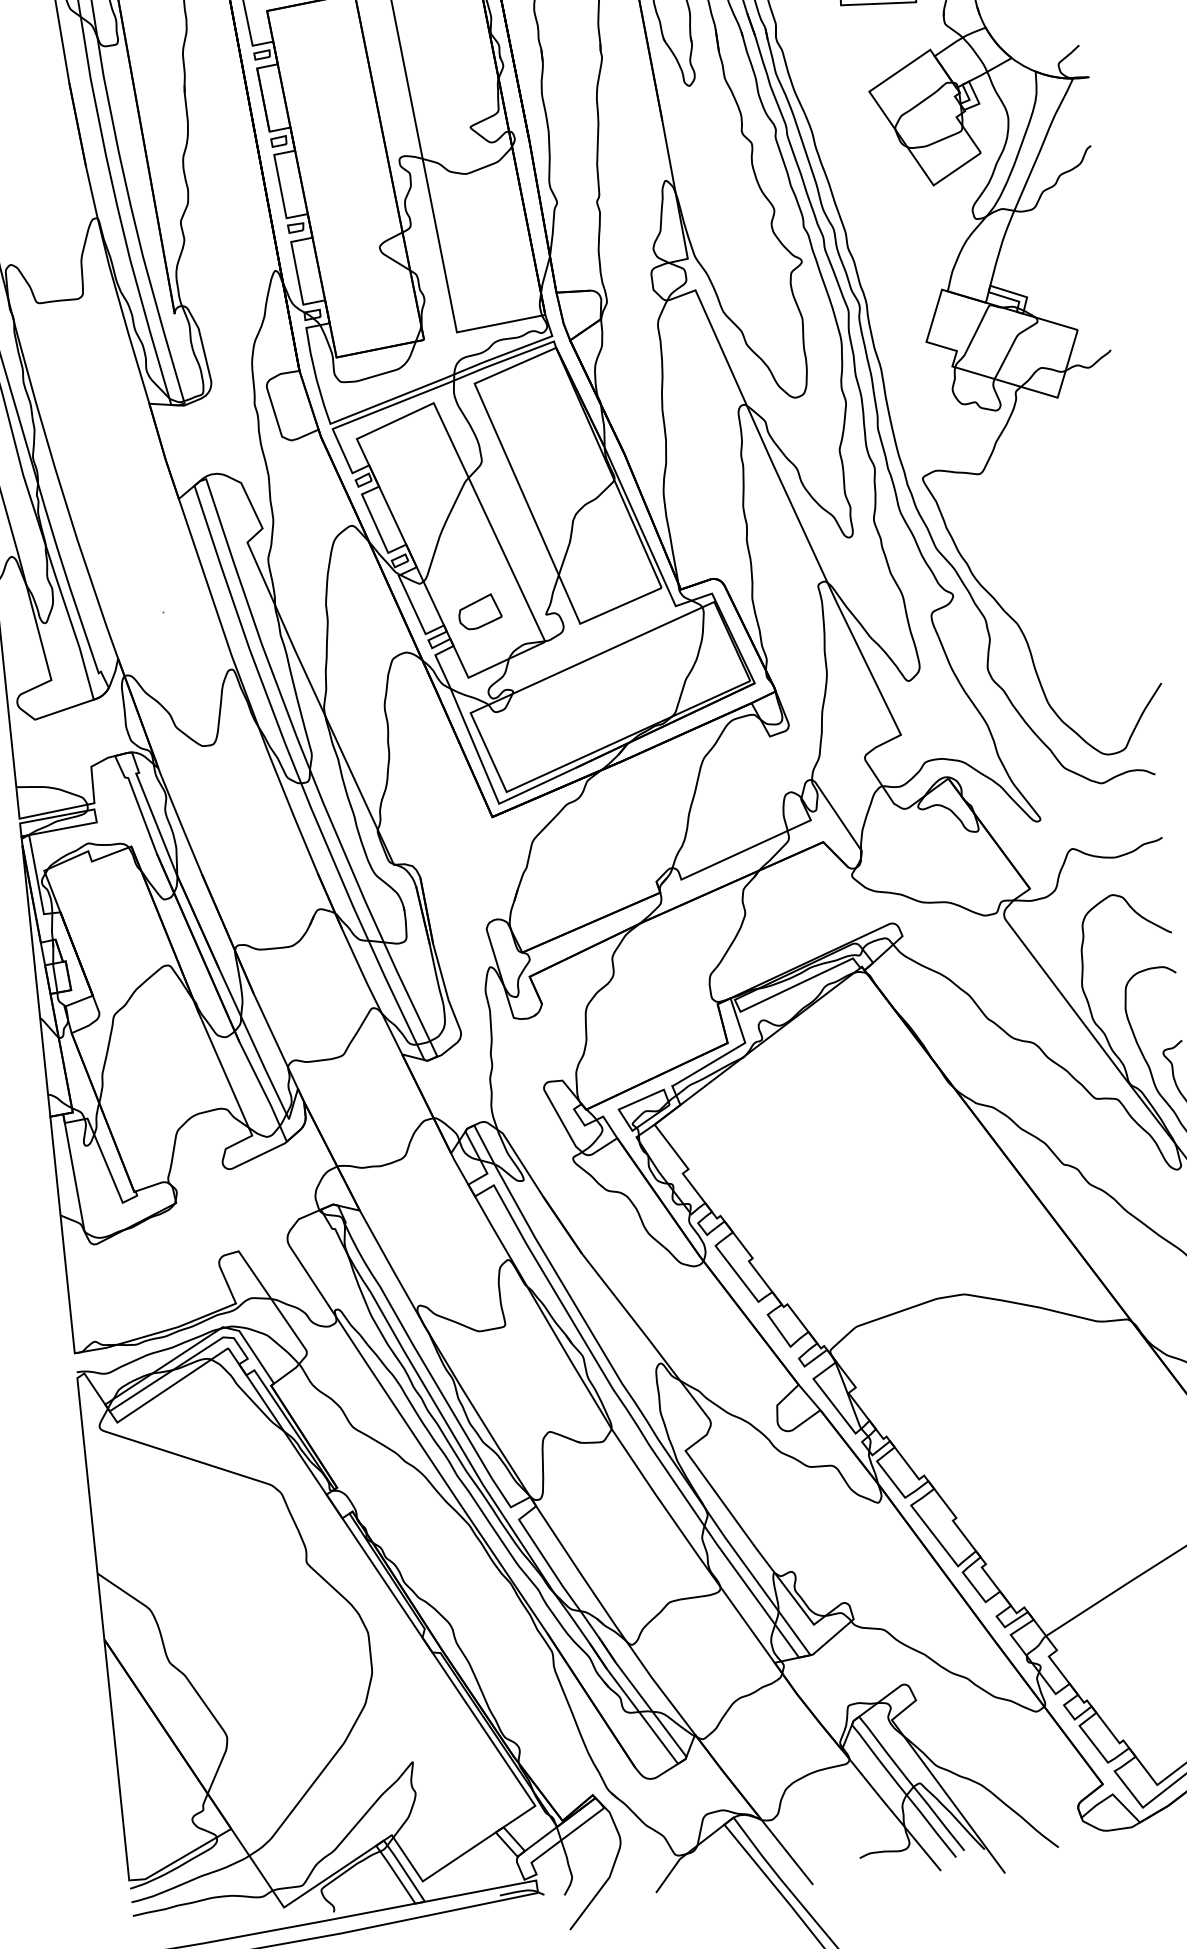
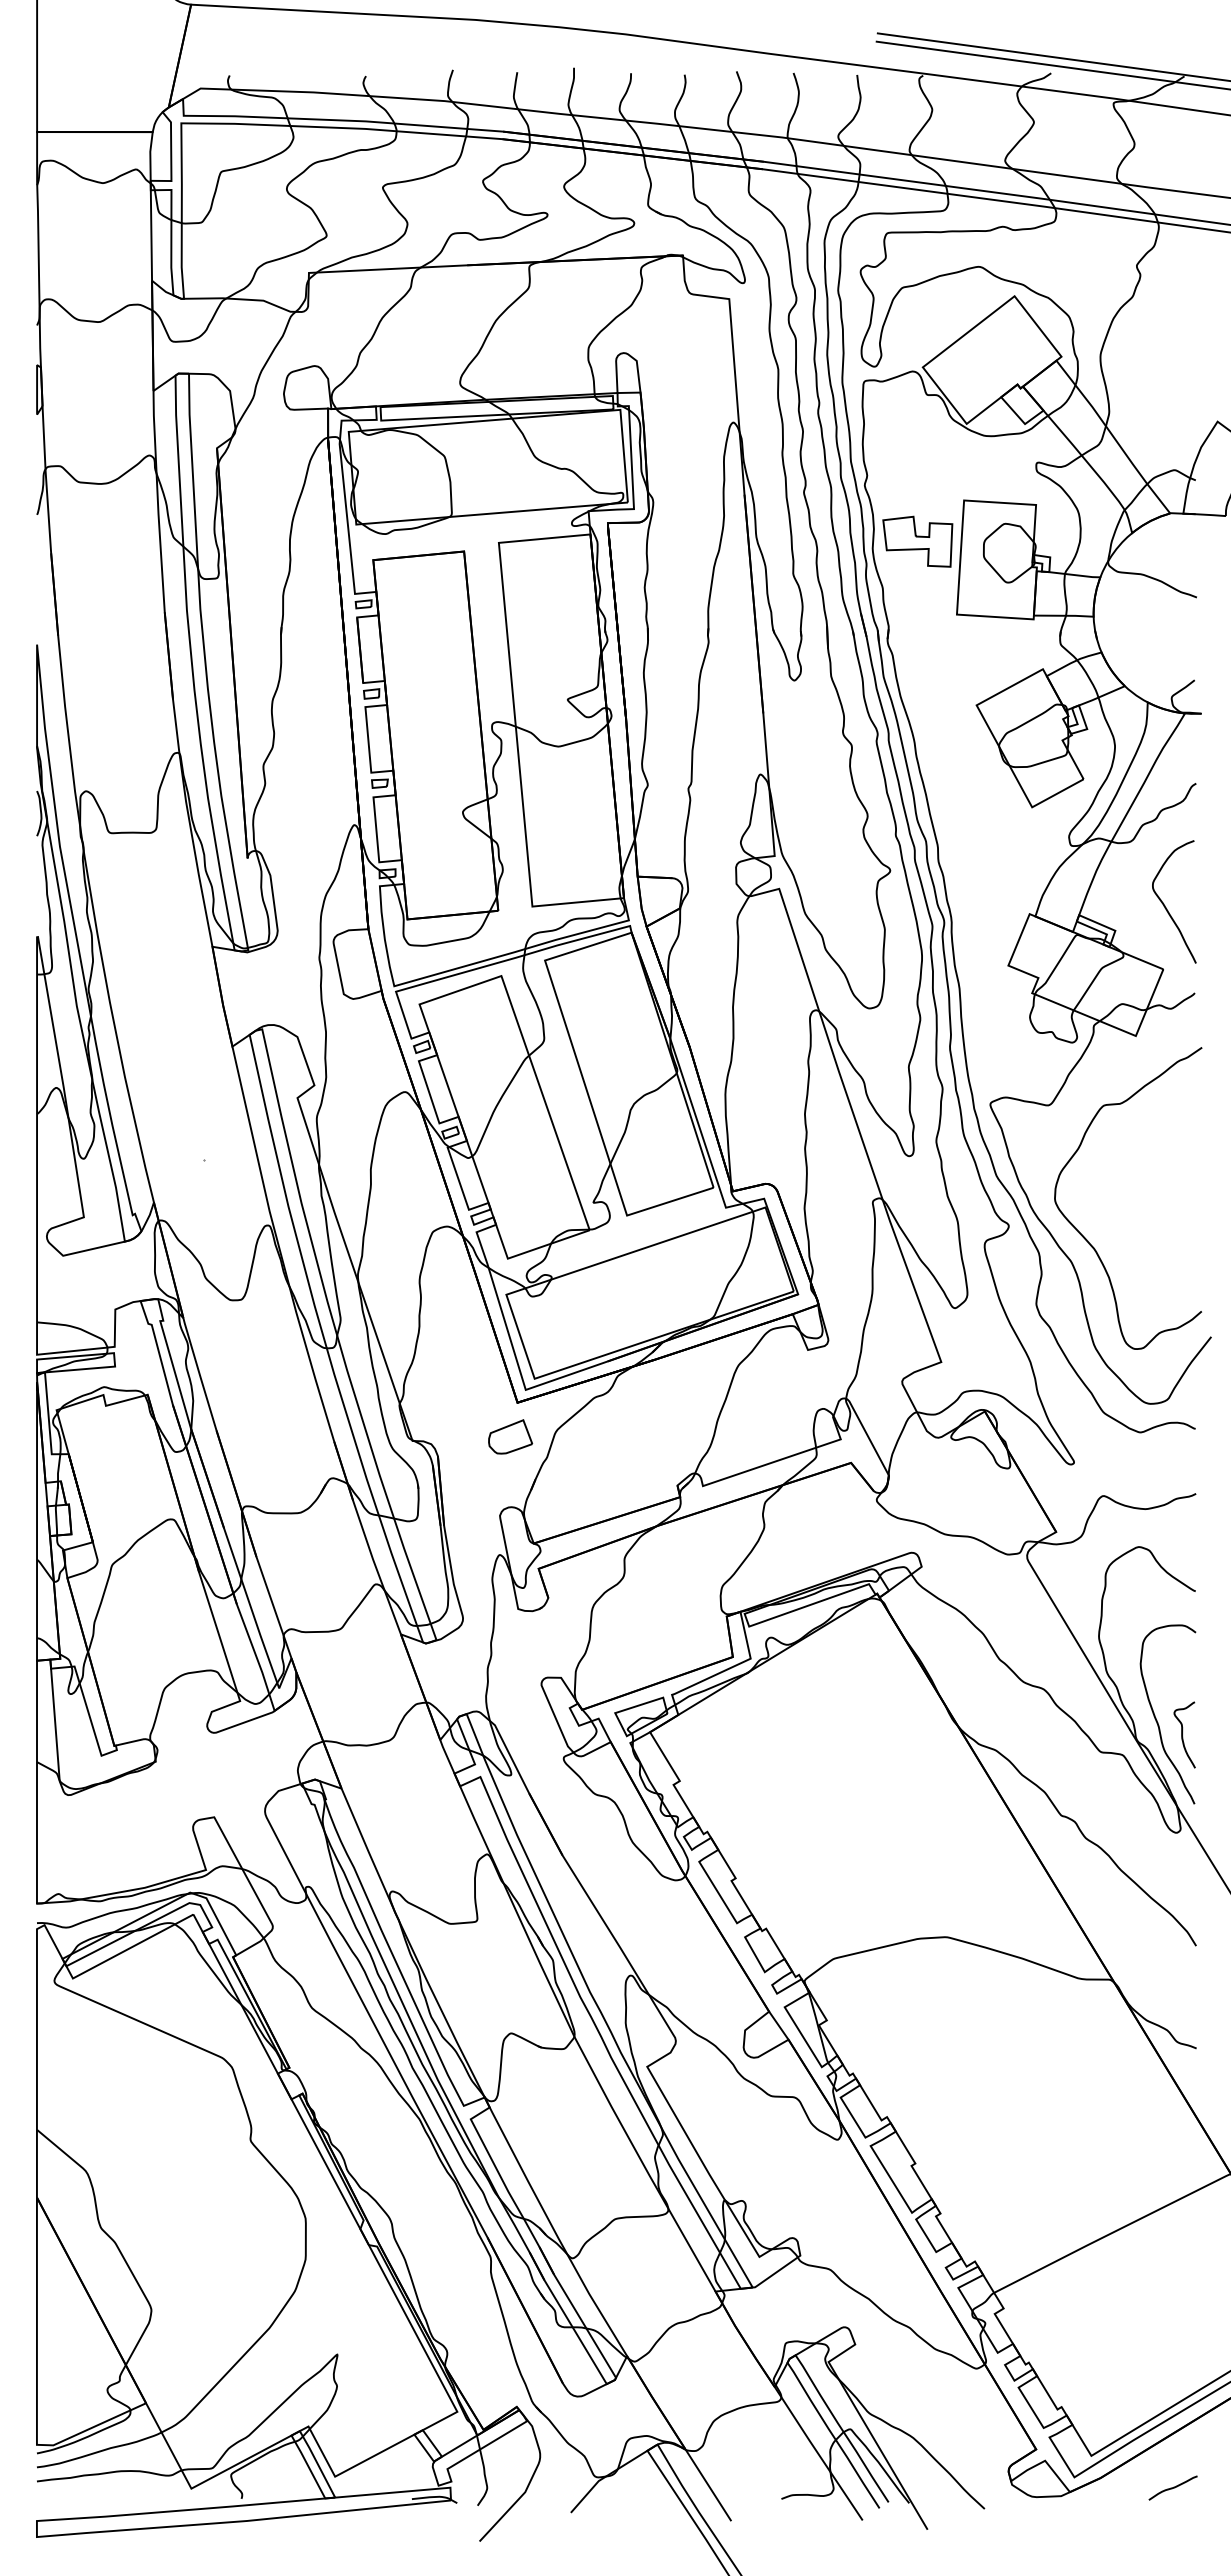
curve: (1073, 267) -> (1165, 905), added
curve: (1031, 600) -> (1087, 1239), added
part: (479, 611) -> (510, 1436), moved

